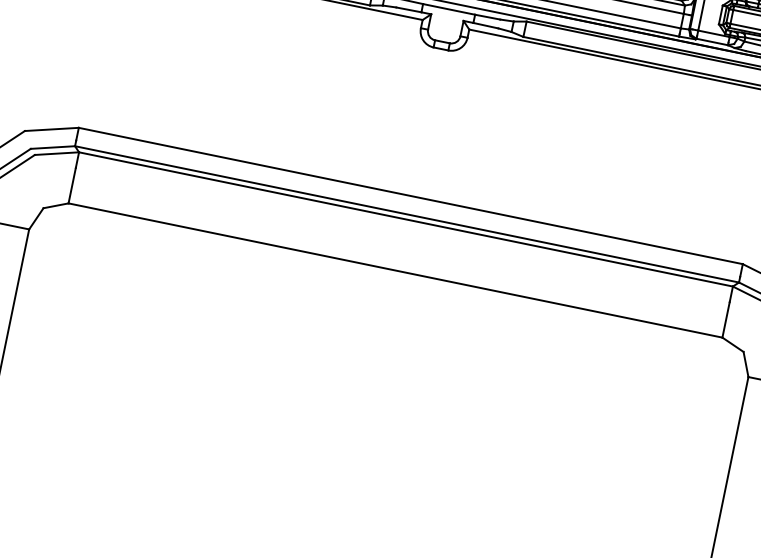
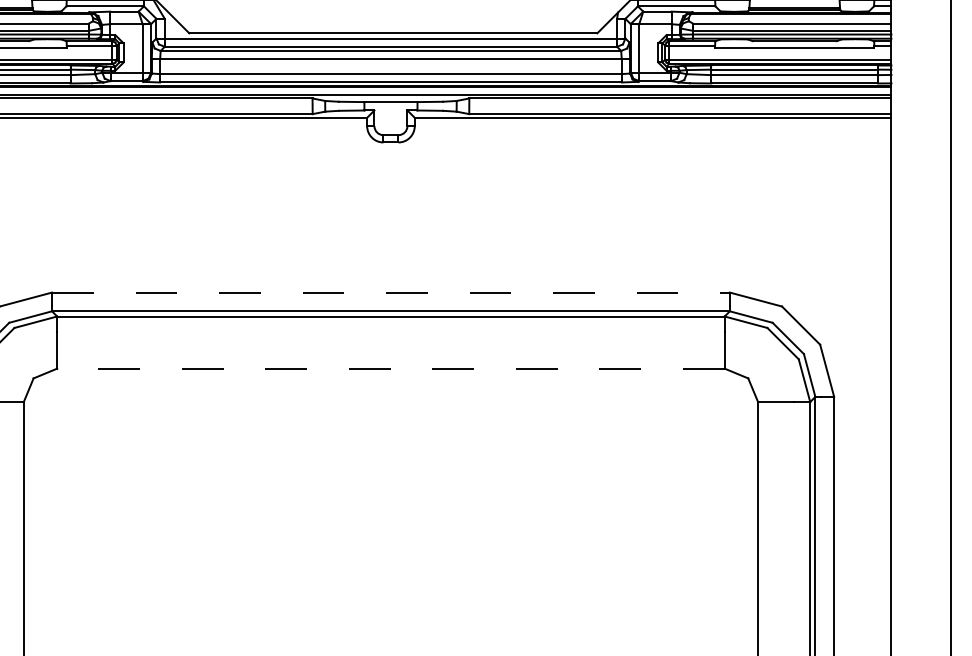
line: (410, 195) -> (390, 292), solid -> dashed
line: (395, 270) -> (390, 368), solid -> dashed

